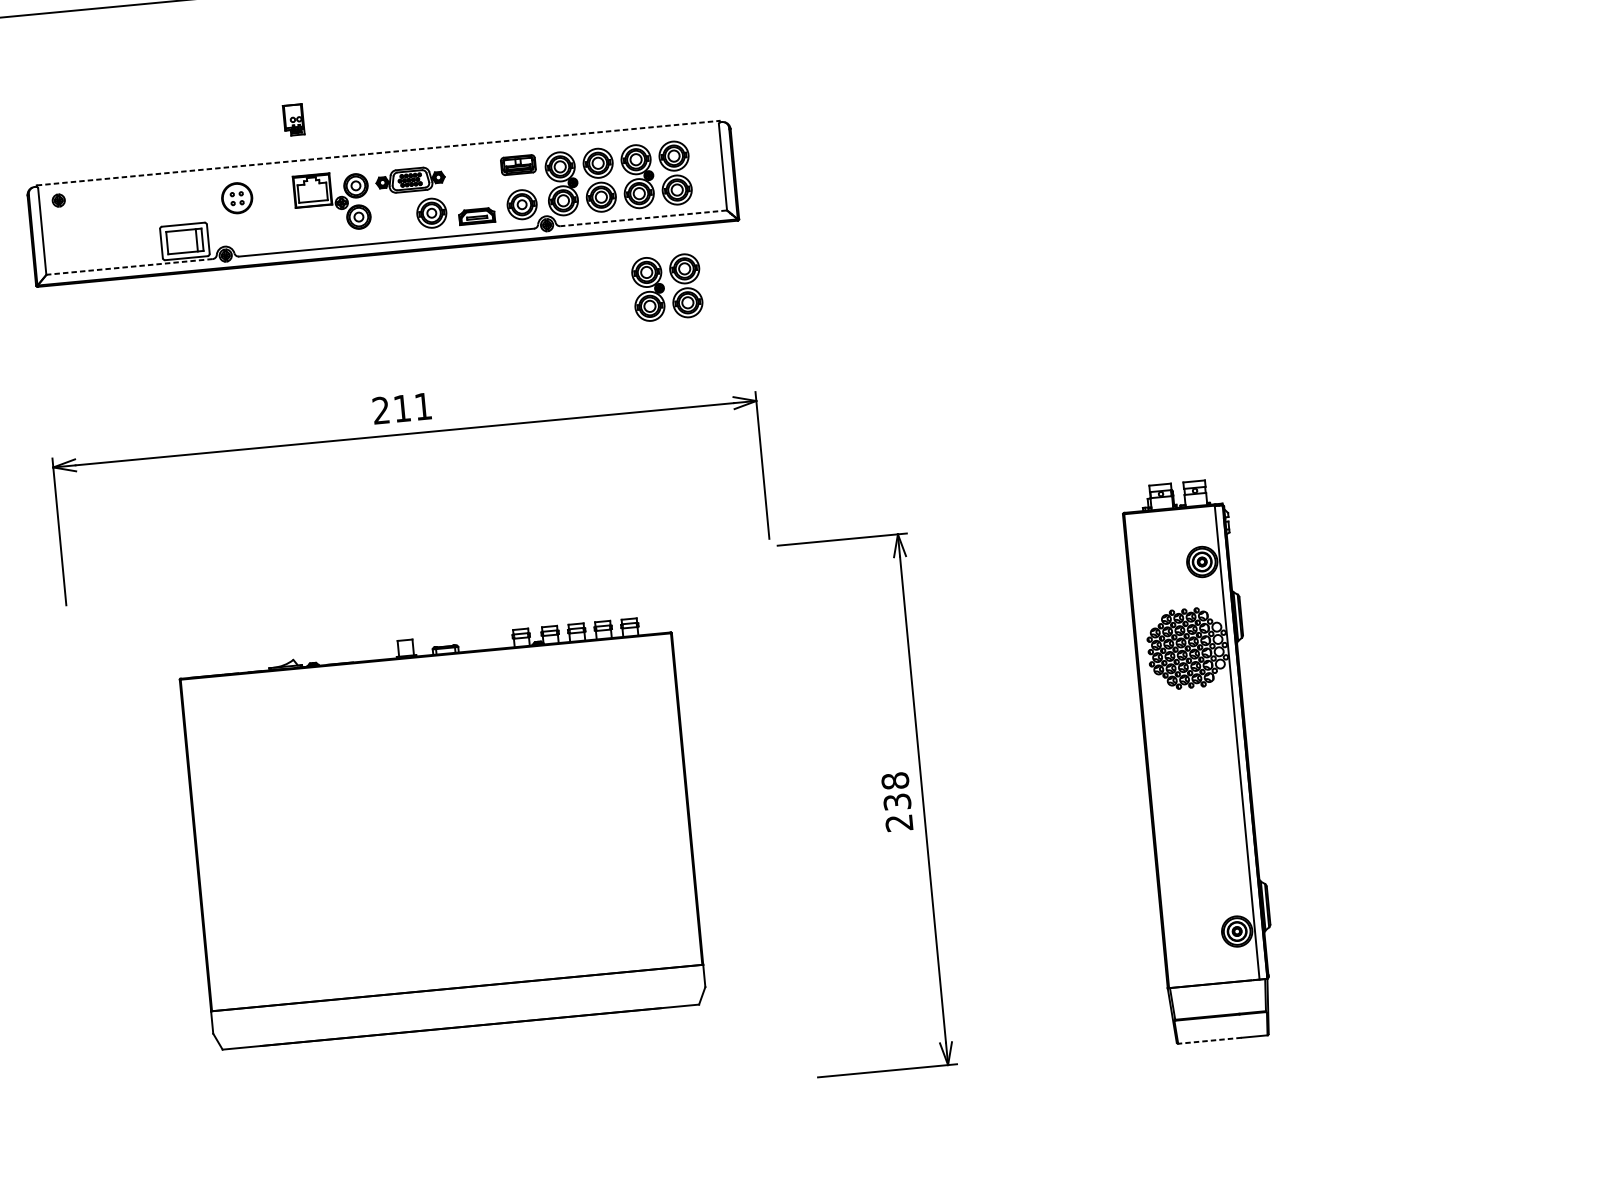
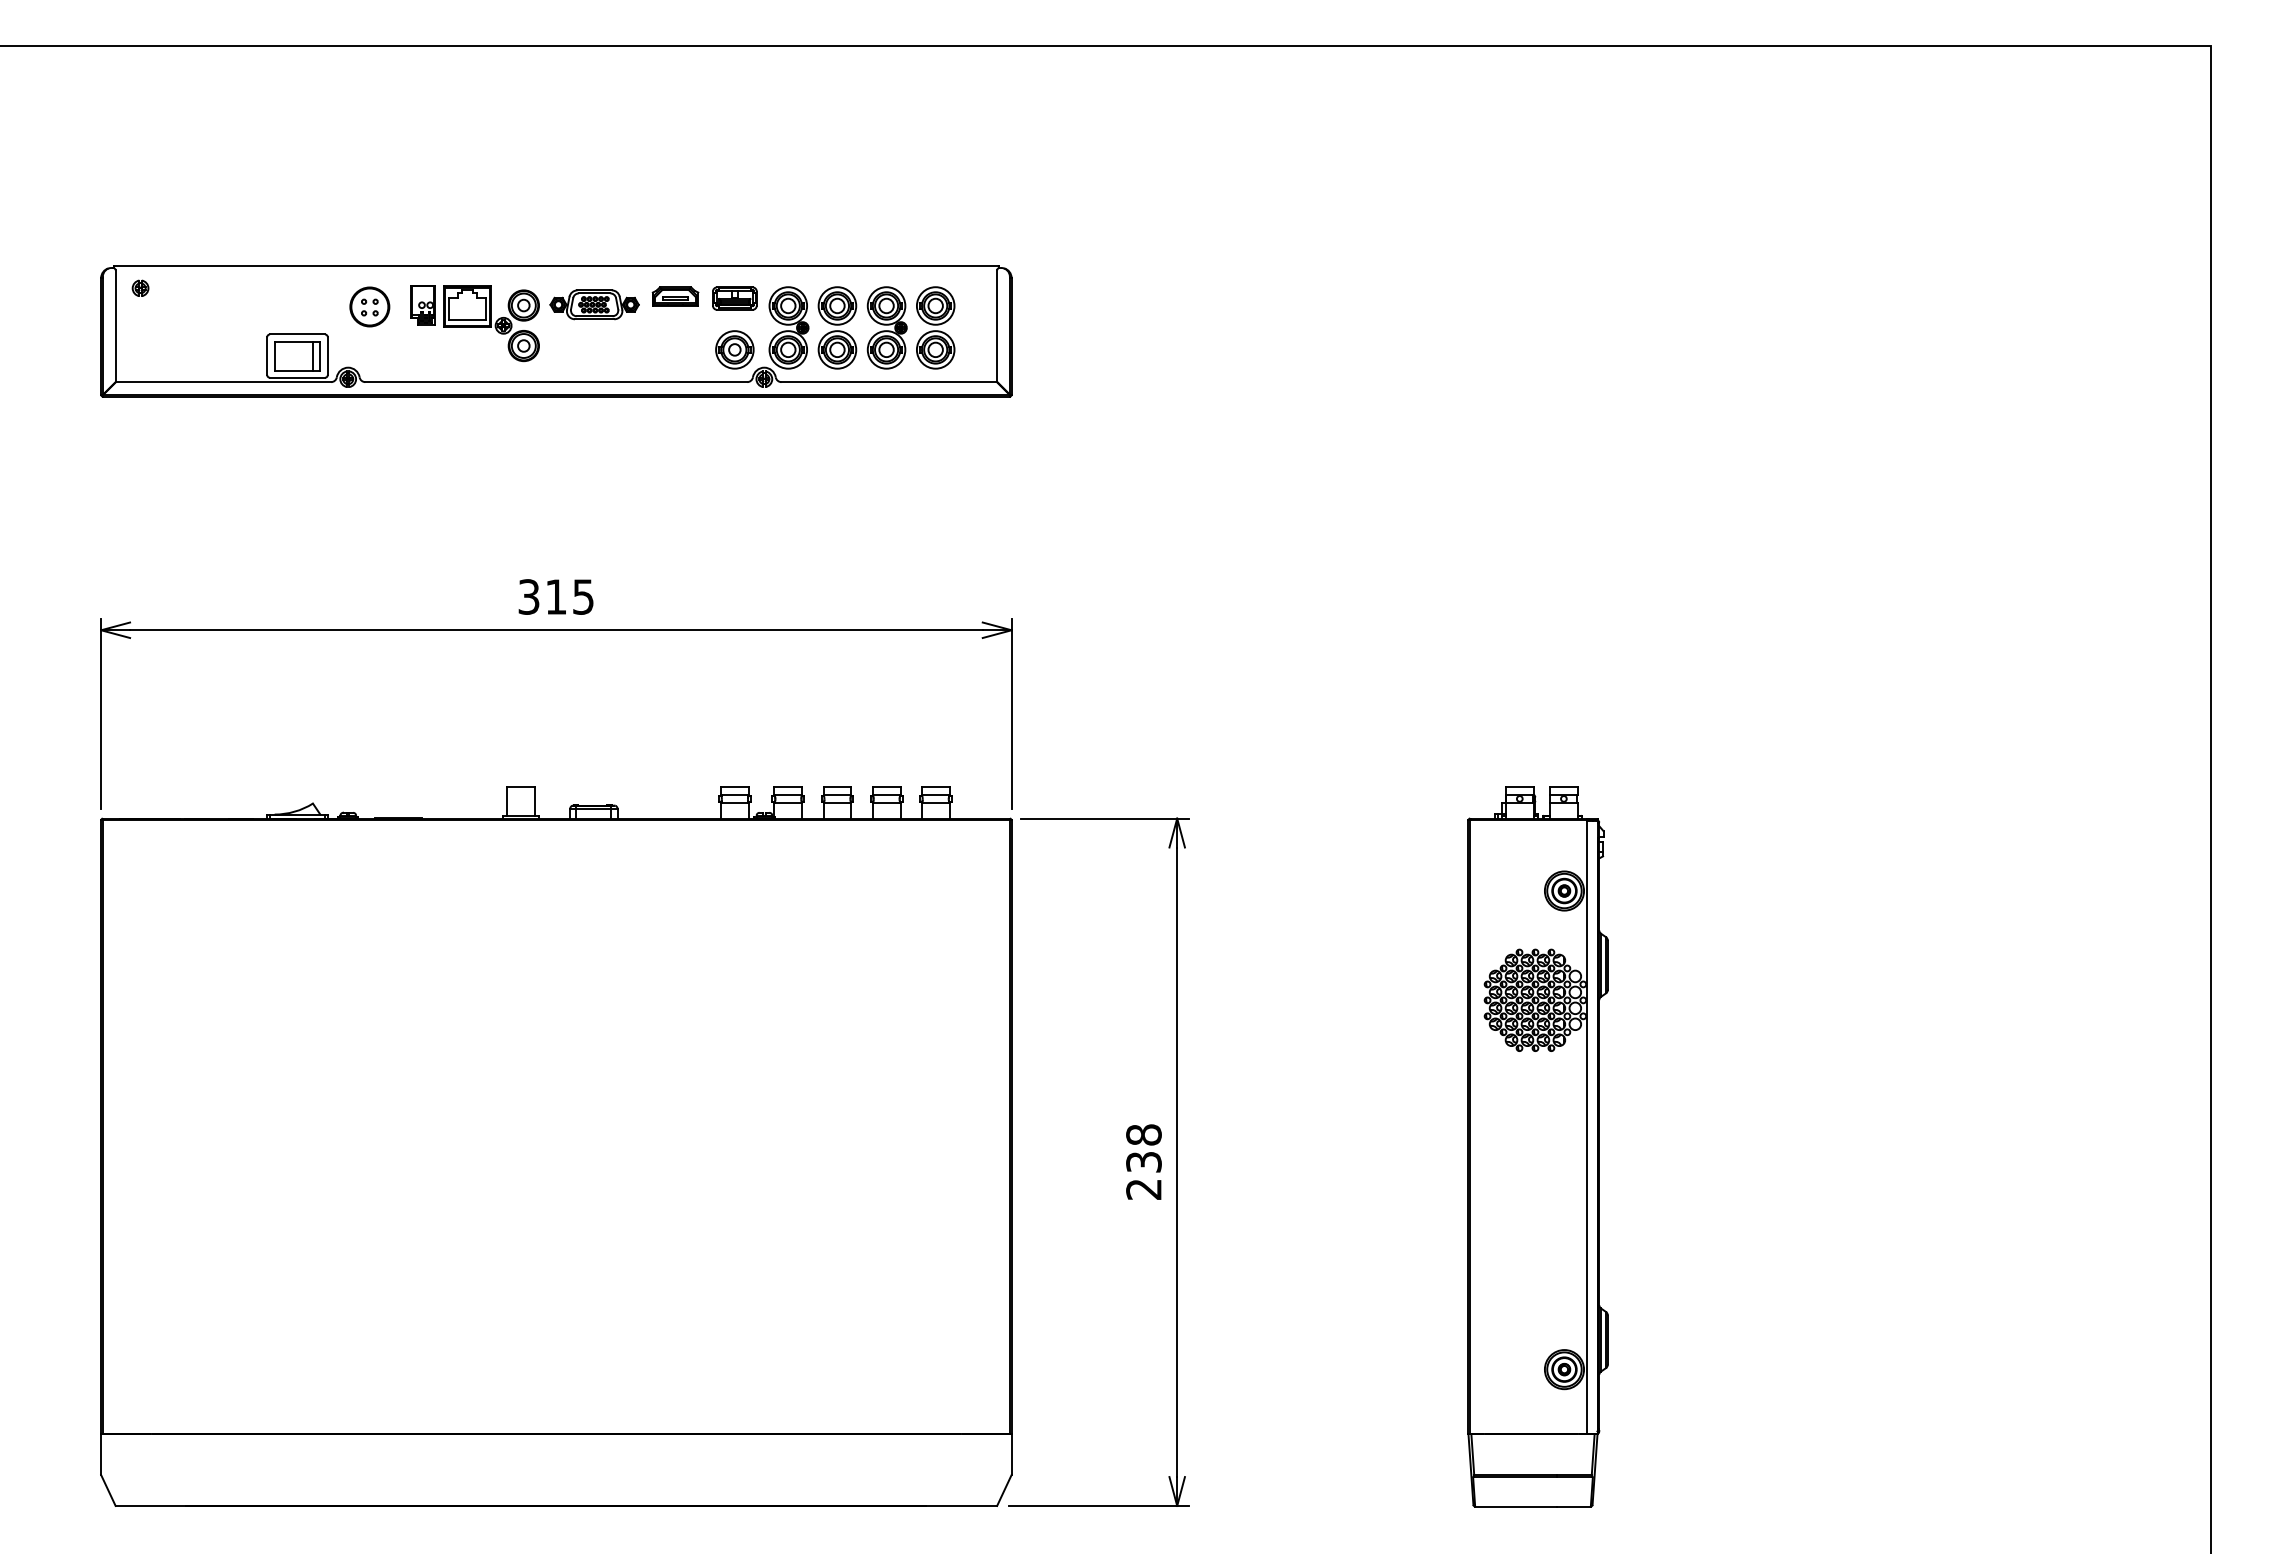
part: (293, 120) -> (422, 305), moved
line: (378, 153) -> (556, 266), dashed -> solid
part: (431, 212) -> (617, 349), removed
part: (477, 216) -> (675, 296), moved
line: (643, 218) -> (889, 382), dashed -> solid
line: (129, 267) -> (223, 382), dashed -> solid
part: (666, 287) -> (910, 473), removed
text: (401, 408) -> (555, 596), 211 -> 315
part: (442, 832) -> (556, 1146), size x1.43
line: (1209, 1040) -> (1515, 1506), dashed -> solid

